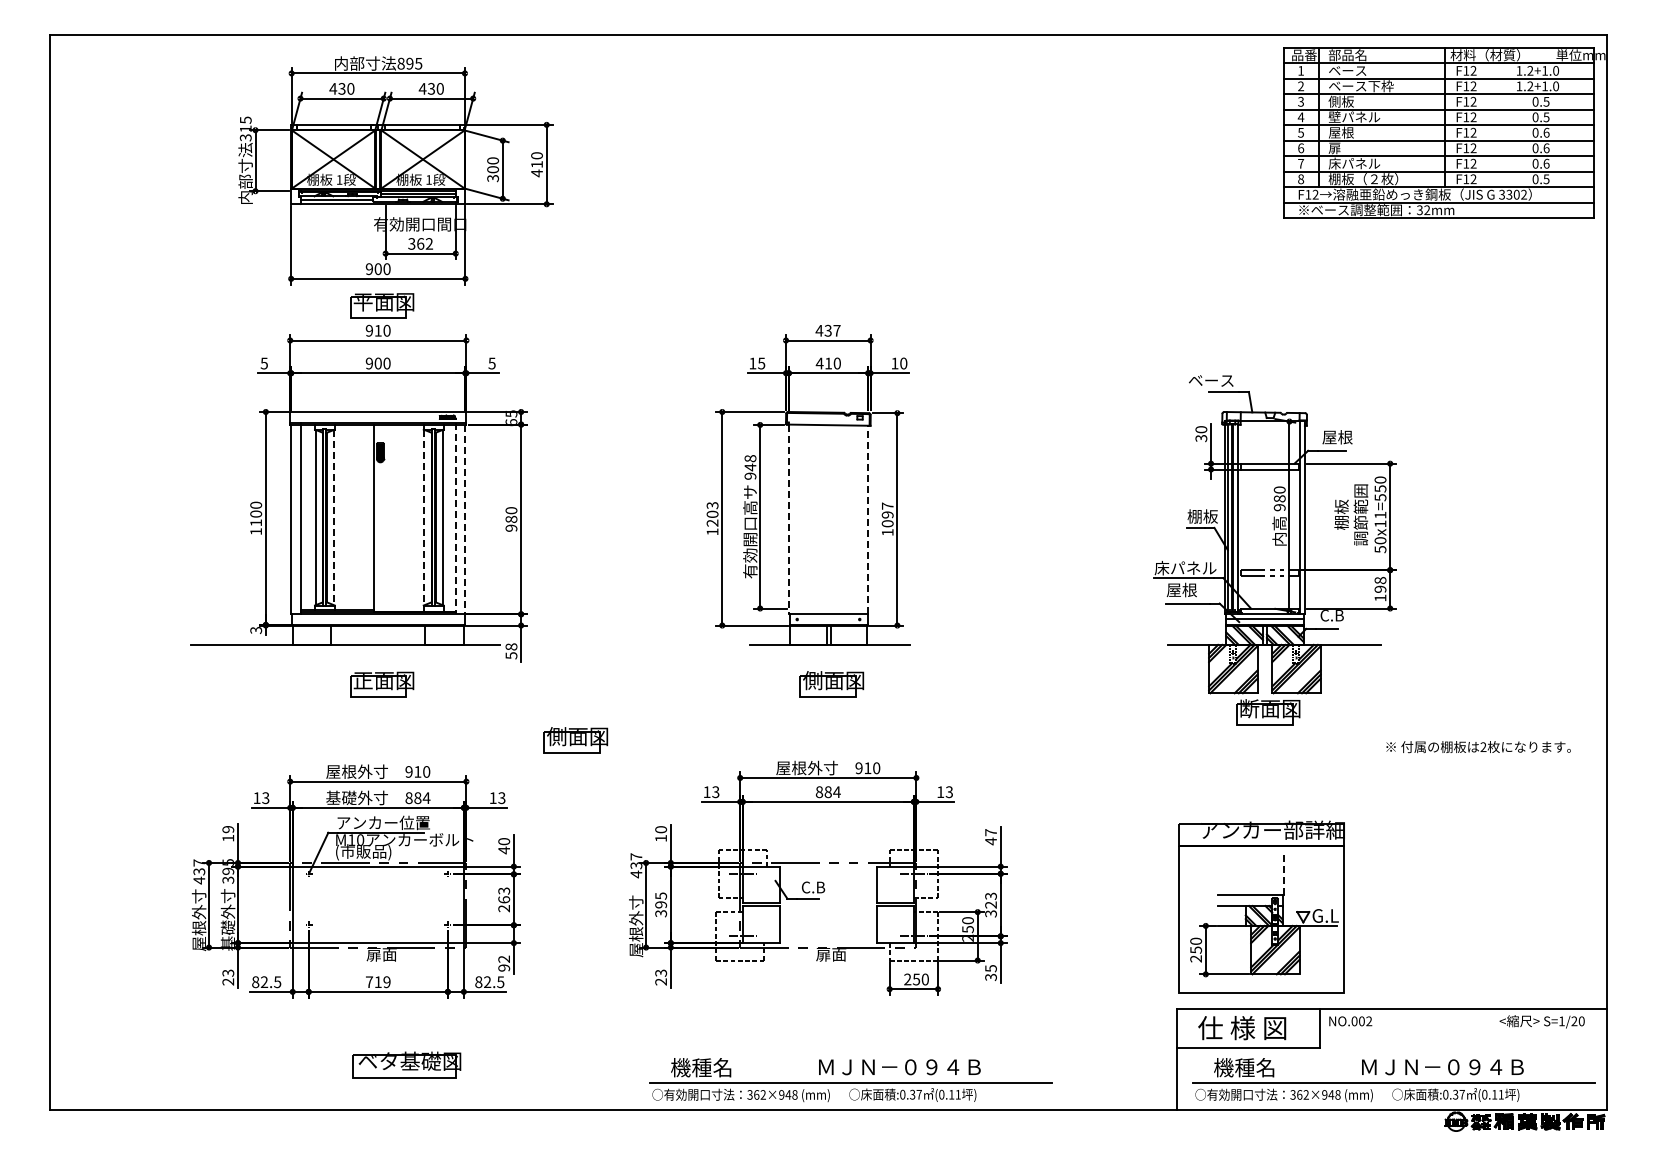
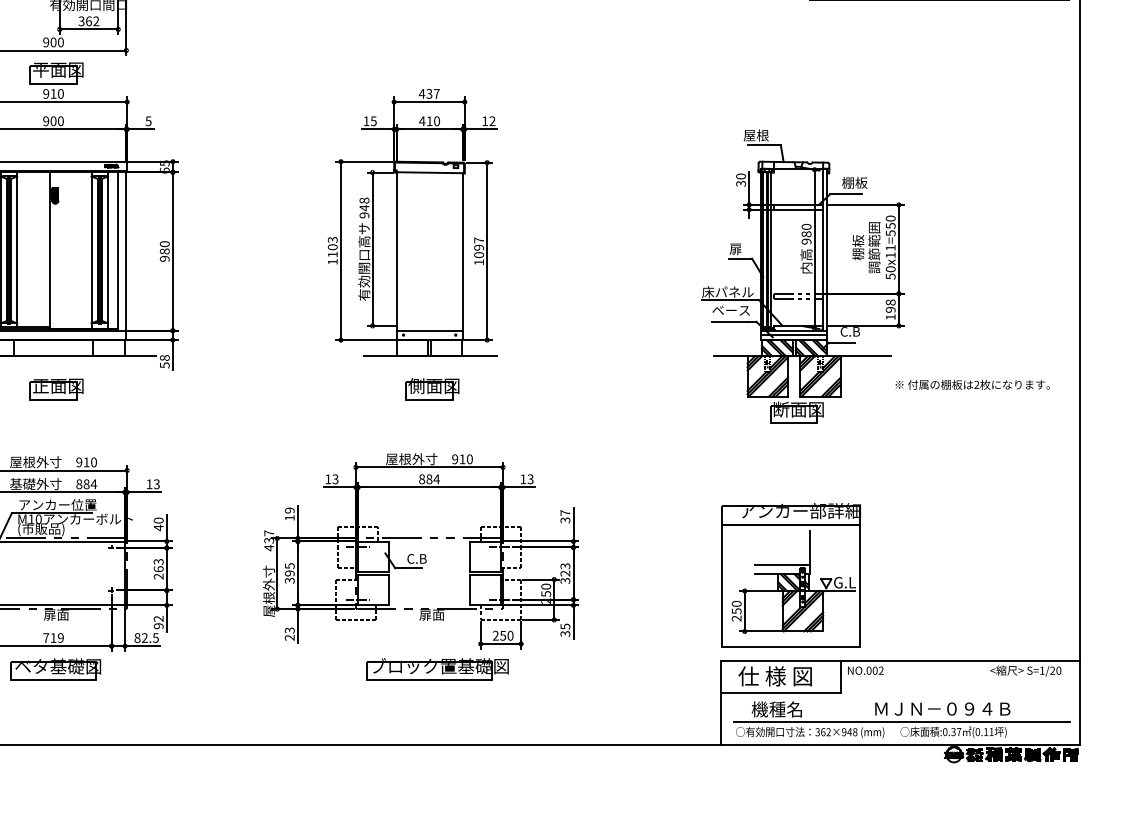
text: (903, 363) -> (492, 121), 10 -> 12
text: (1211, 380) -> (749, 135), ベース -> 屋根
text: (1337, 437) -> (854, 183), 屋根 -> 棚板
text: (1202, 516) -> (742, 249), 棚板 -> 扉
line: (334, 517) -> (16, 249), dashed -> solid
line: (424, 517) -> (92, 249), dashed -> solid
line: (455, 518) -> (118, 250), dashed -> solid
line: (465, 519) -> (126, 251), dashed -> solid
line: (788, 519) -> (396, 251), dashed -> solid
line: (868, 519) -> (463, 251), dashed -> solid
text: (712, 522) -> (332, 254), 1203 -> 1103
text: (1188, 589) -> (730, 310), 屋根 -> ベース
part: (575, 740) -> (218, 436), removed
text: (1478, 747) -> (972, 385), moved
text: (660, 829) -> (289, 510), 10 -> 19
text: (990, 841) -> (564, 520), 47 -> 37
line: (1283, 874) -> (809, 548), dashed -> solid
part: (837, 1019) -> (437, 669), added
part: (406, 1064) -> (55, 669), moved
part: (850, 1079) -> (448, 719), removed

